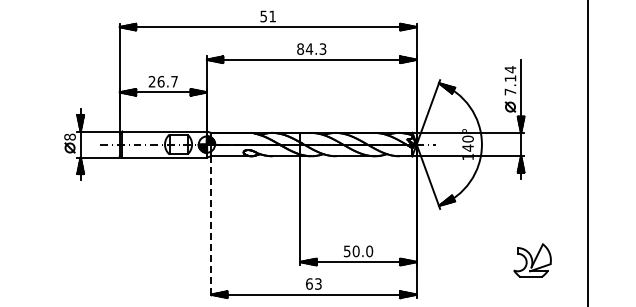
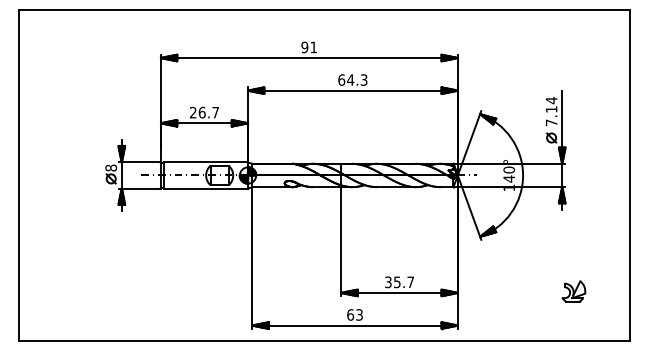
text: (263, 15) -> (304, 46), 51 -> 91
text: (300, 48) -> (341, 79), 84.3 -> 64.3
line: (211, 226) -> (252, 257), dashed -> solid
text: (358, 251) -> (399, 282), 50.0 -> 35.7
part: (532, 260) -> (573, 291), size x0.62

